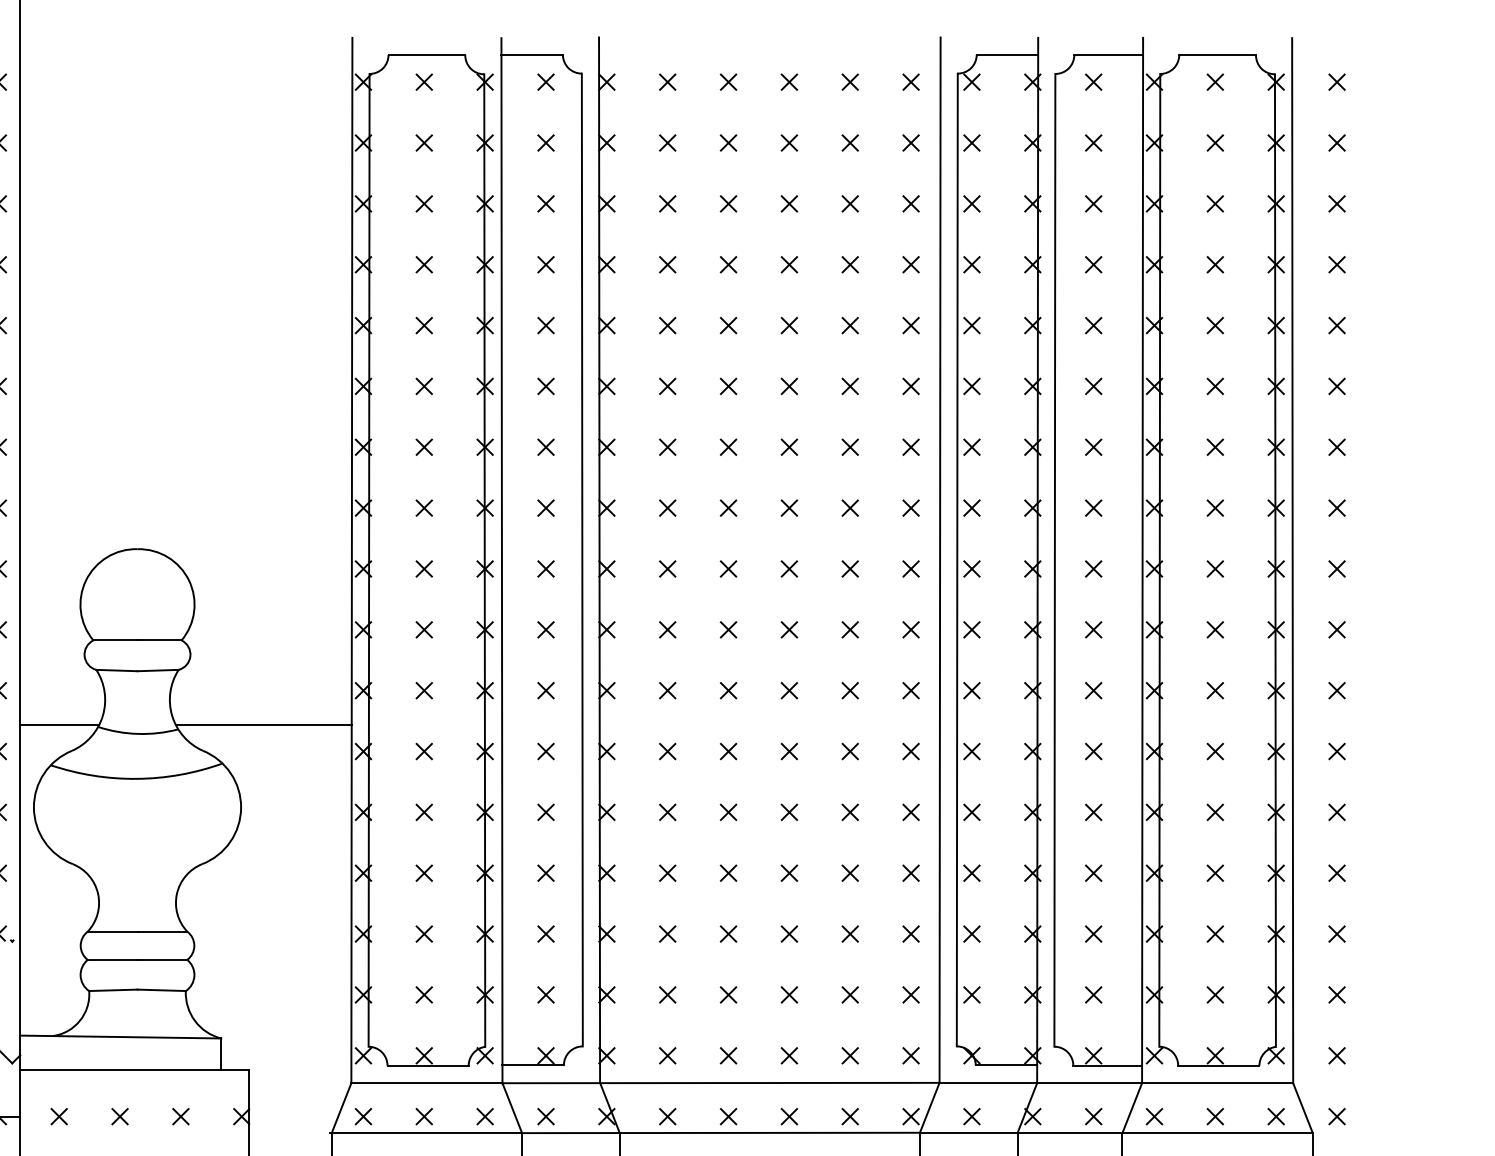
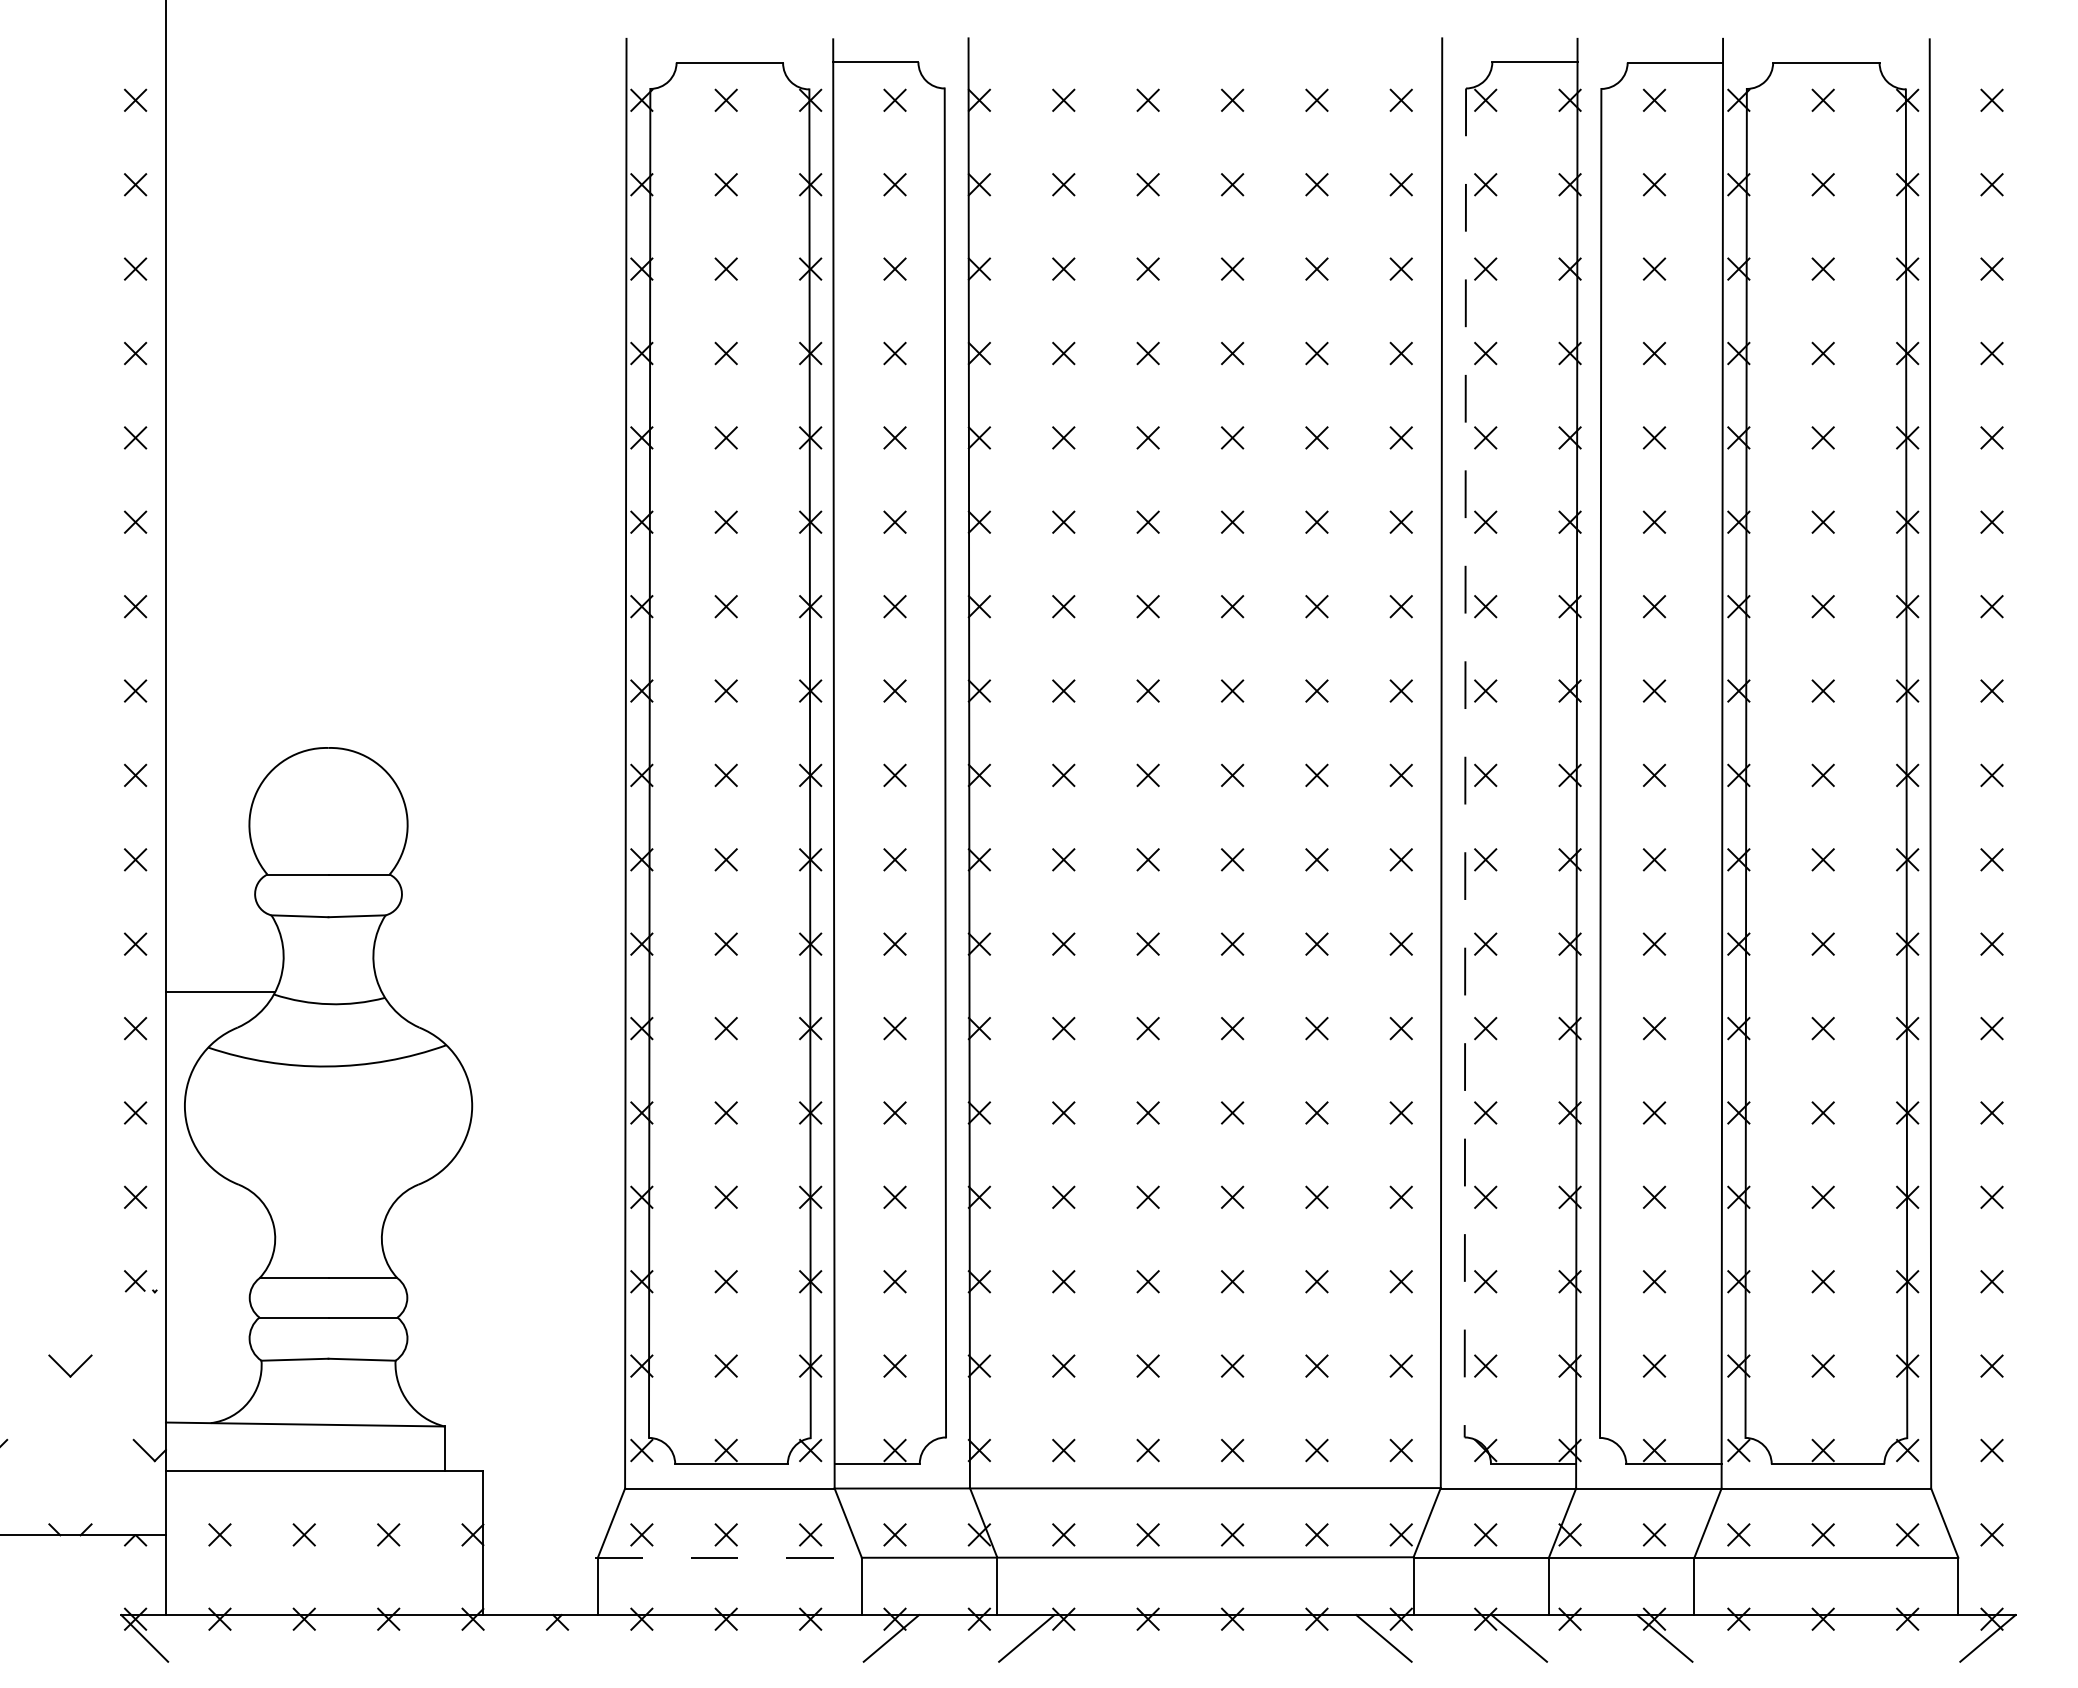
line: (957, 560) -> (1465, 763), solid -> dashed
line: (263, 725) -> (503, 992), removed
line: (426, 1133) -> (729, 1558), solid -> dashed

